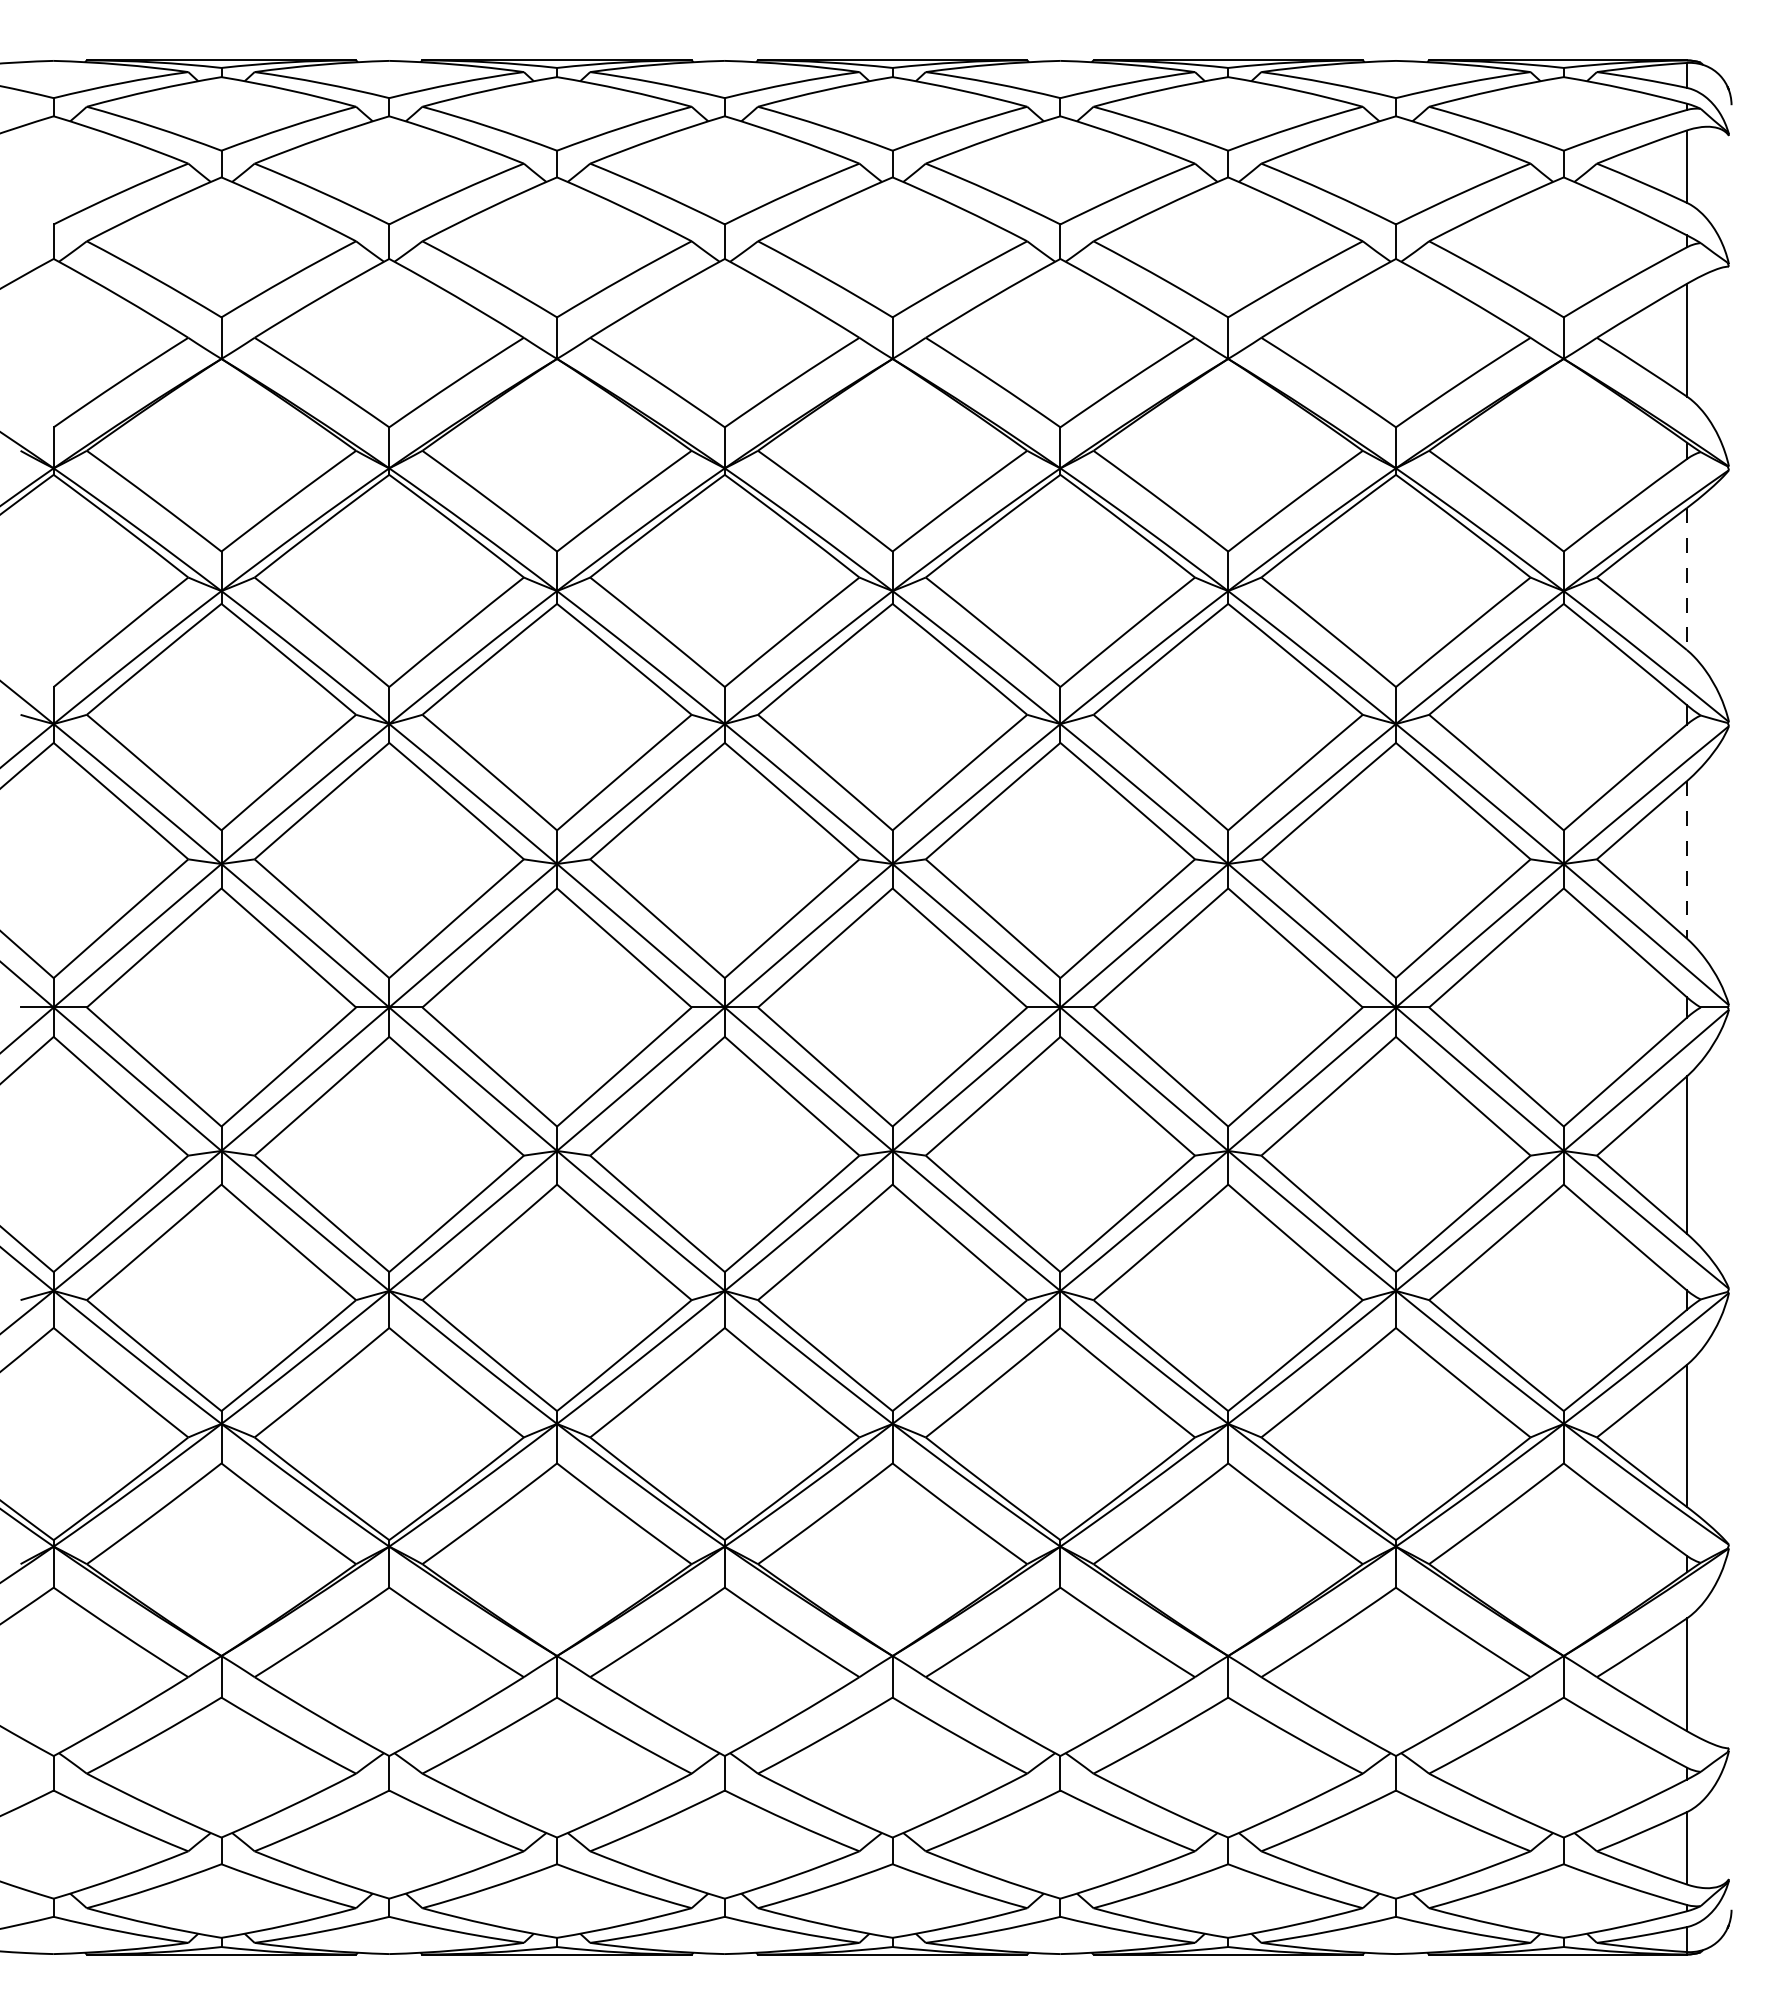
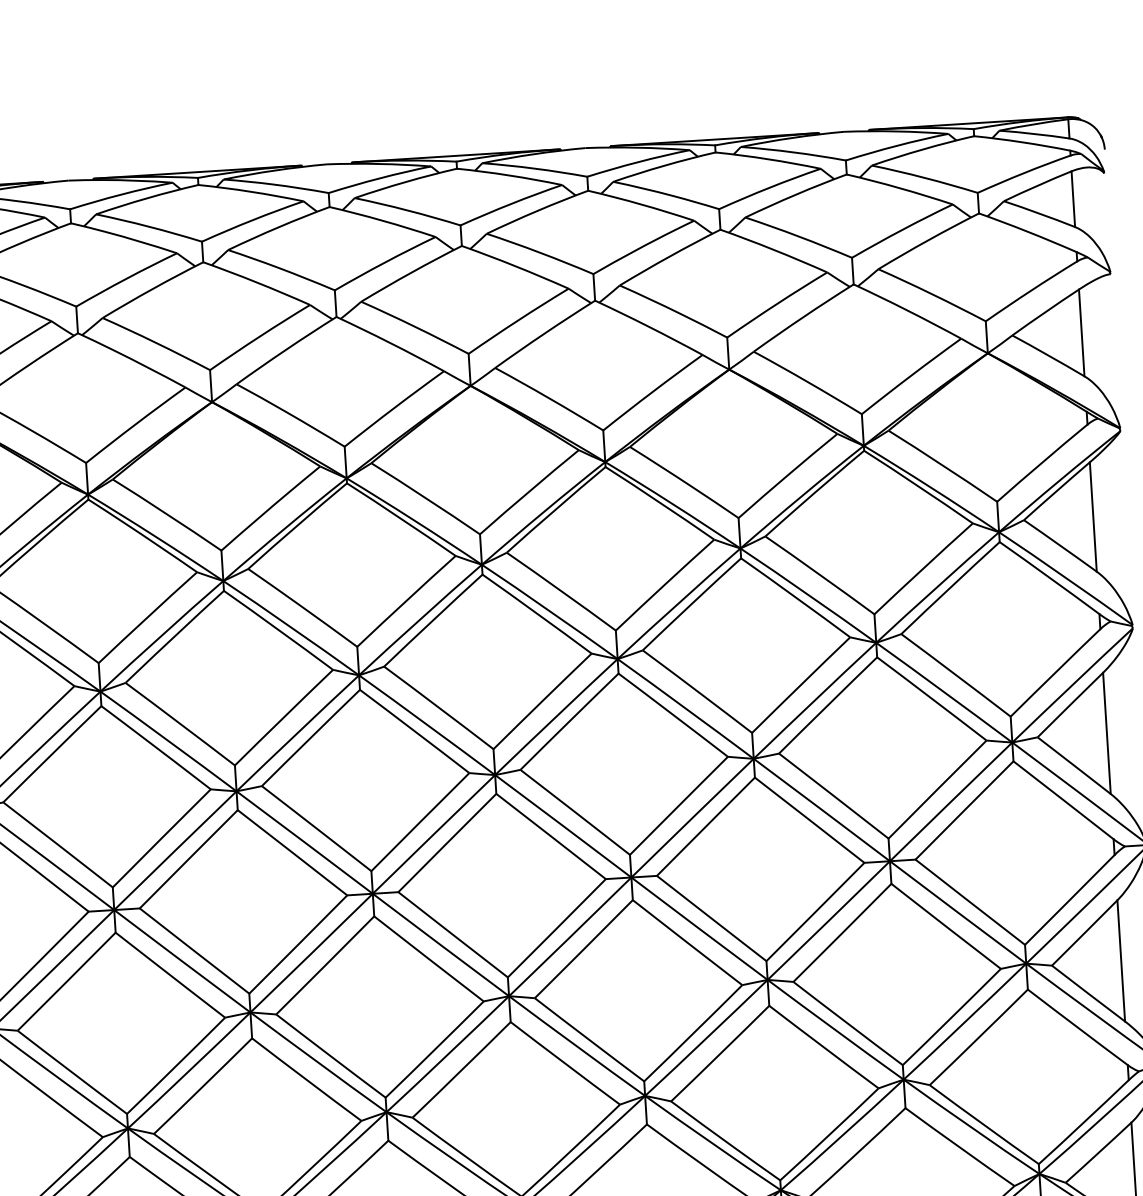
line: (1686, 579) -> (1093, 517), dashed -> solid
line: (1686, 859) -> (1106, 733), dashed -> solid

